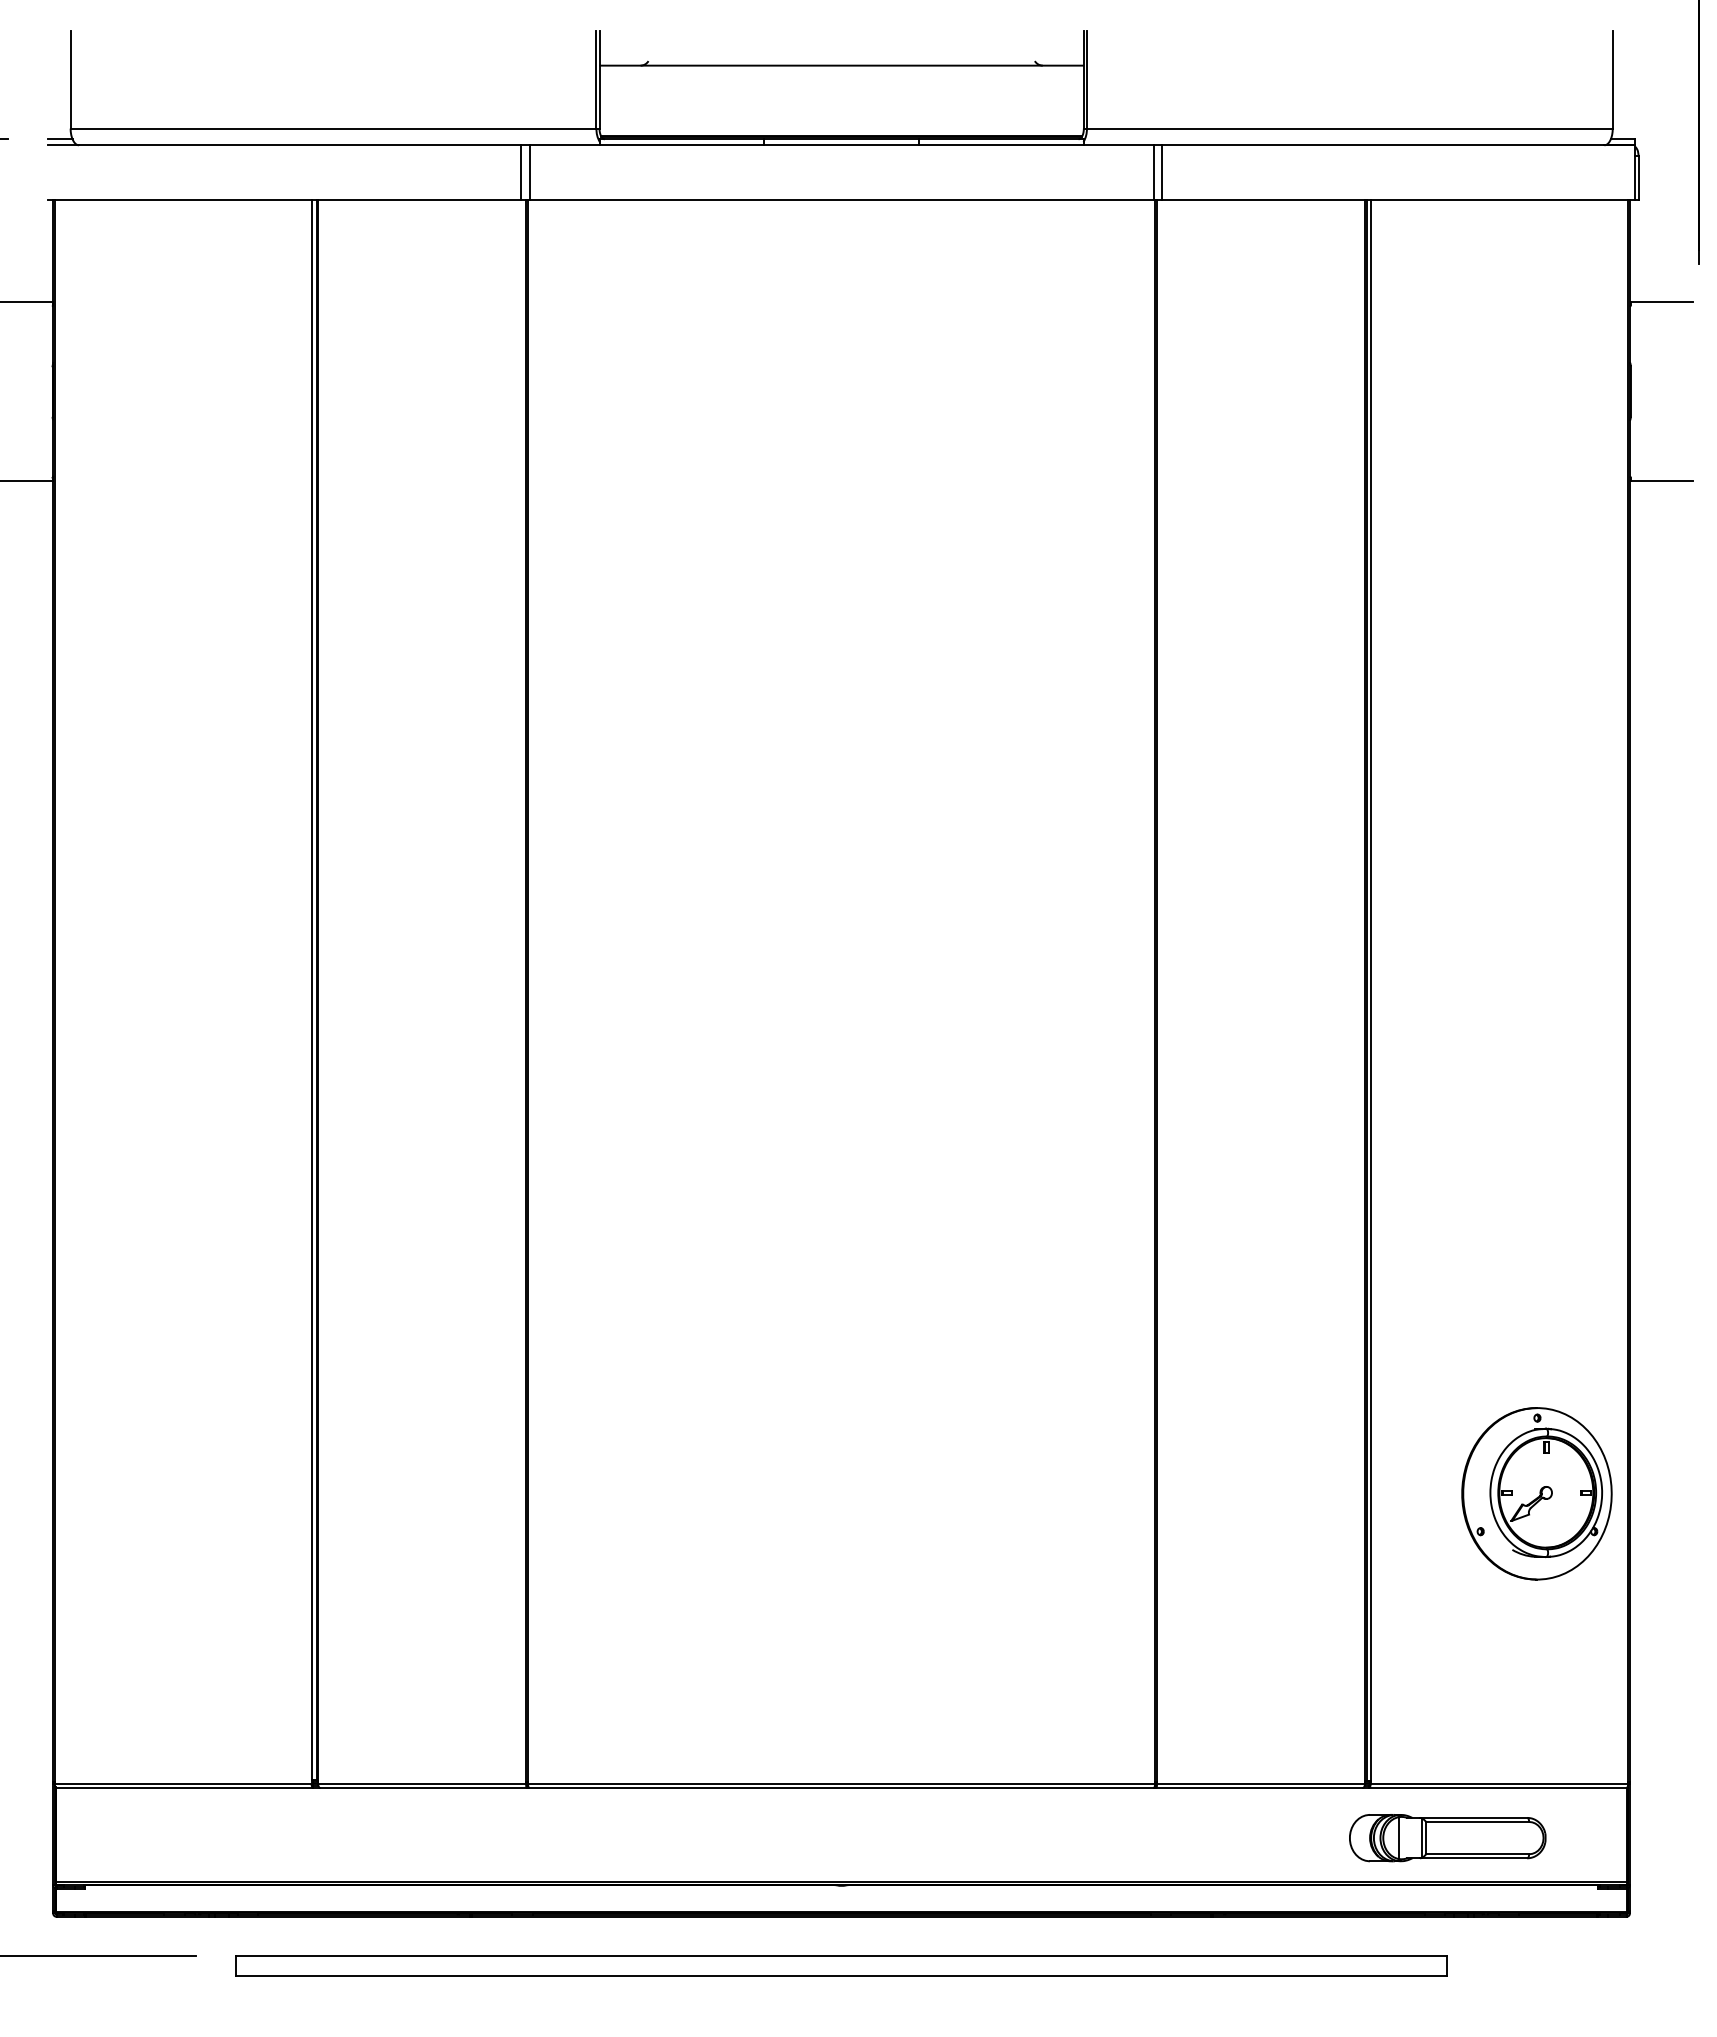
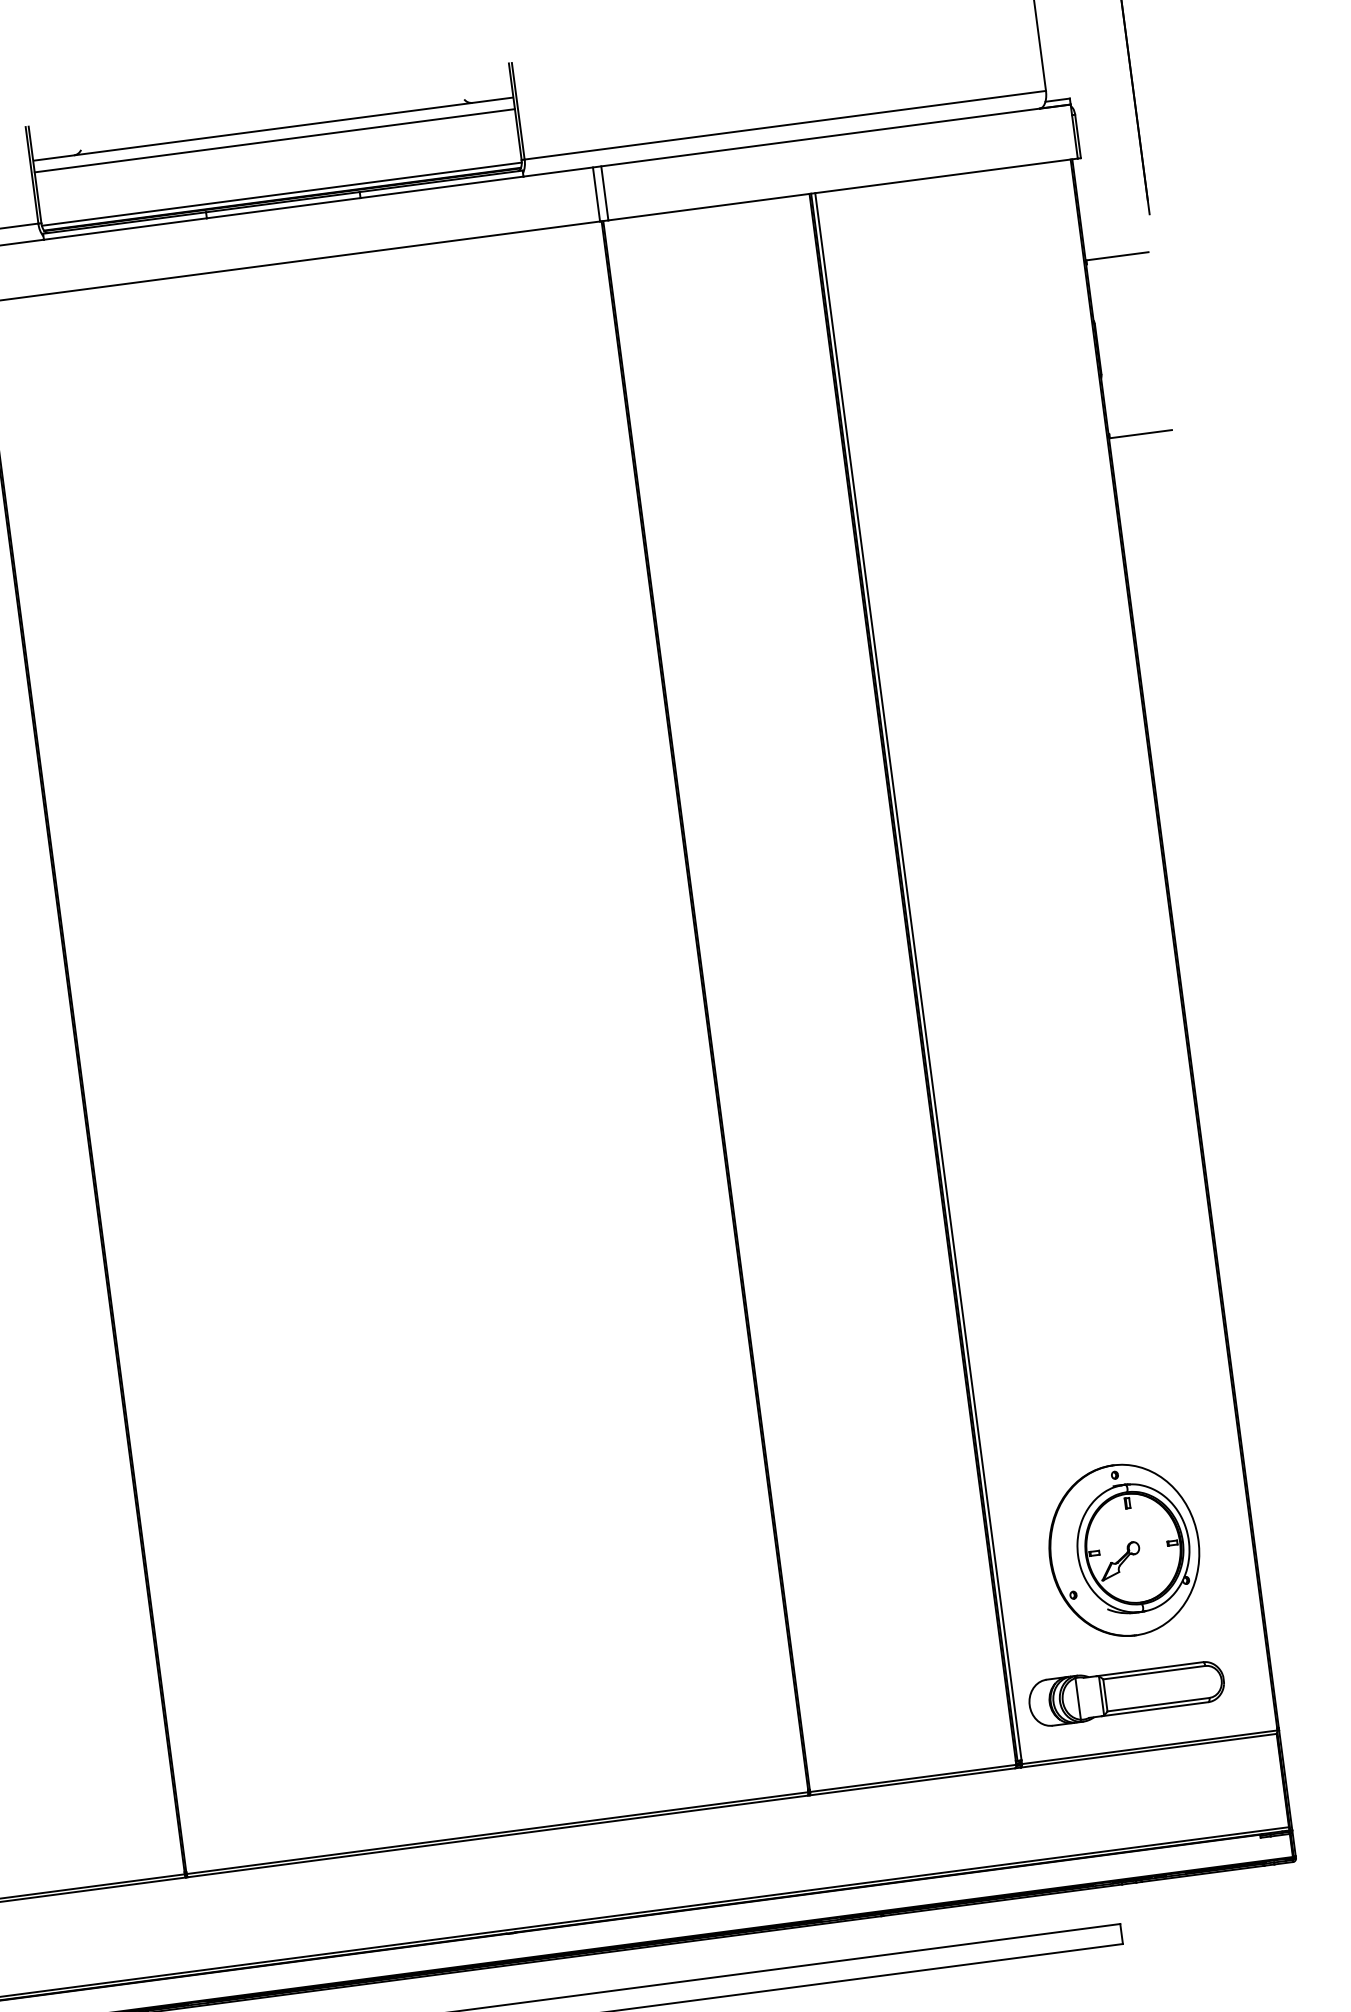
line: (841, 77) -> (274, 140), added
line: (841, 131) -> (281, 194), added
part: (1536, 1493) -> (1123, 1550), moved
part: (1447, 1838) -> (1126, 1693), moved

